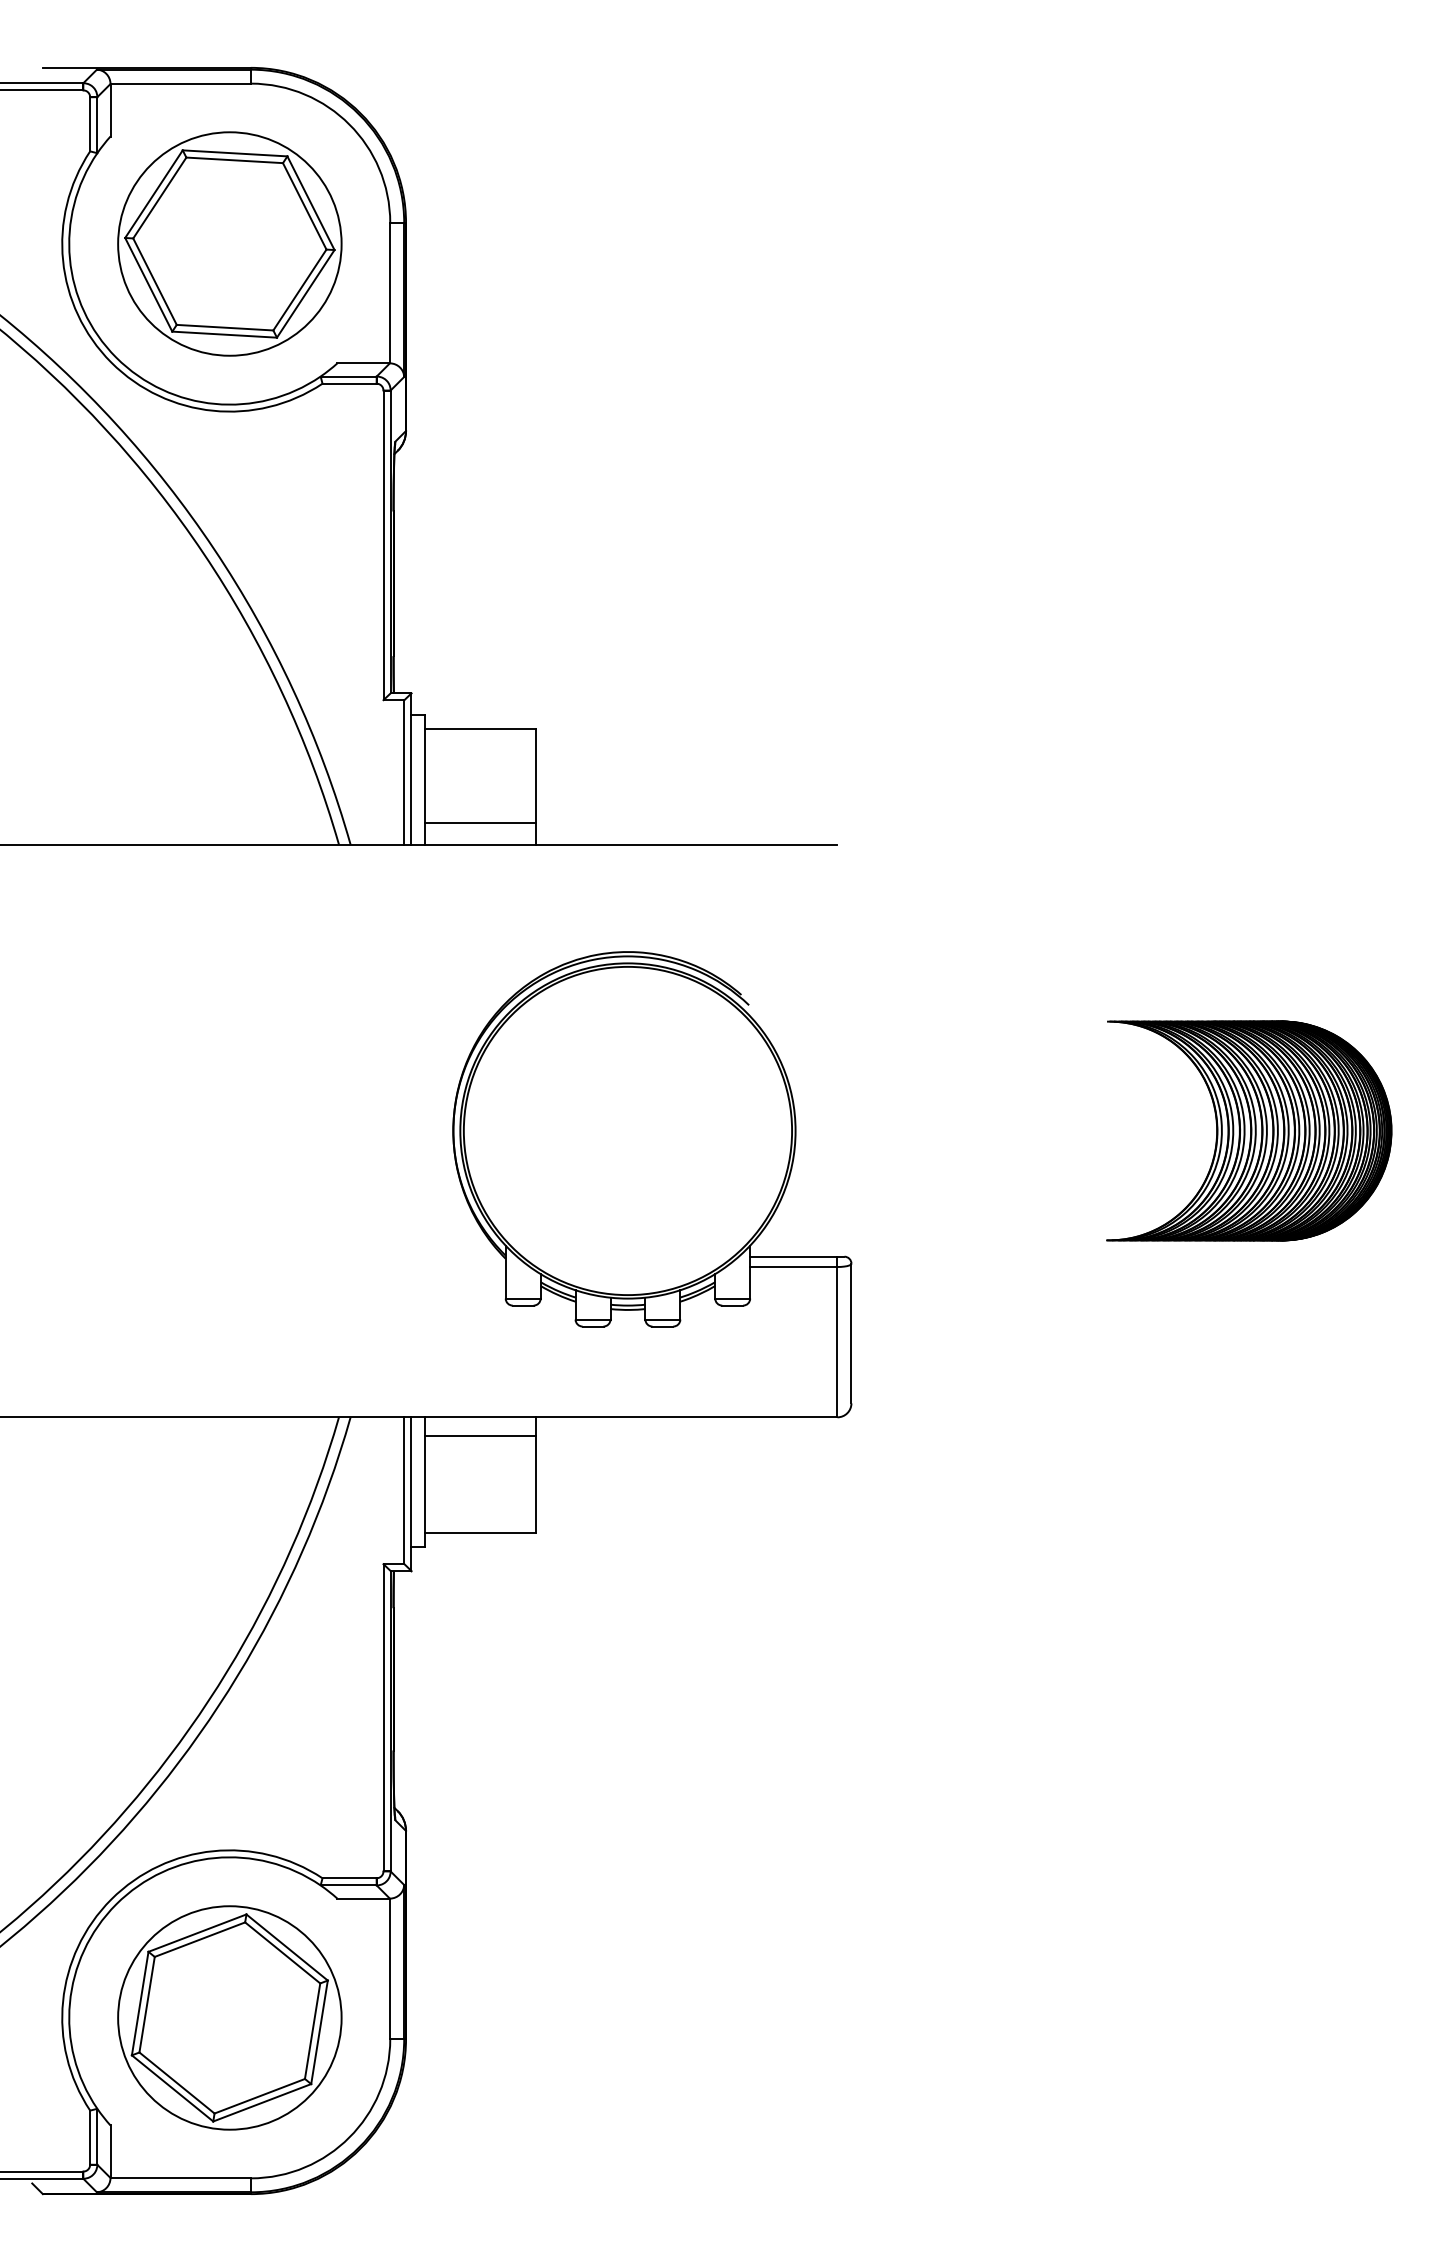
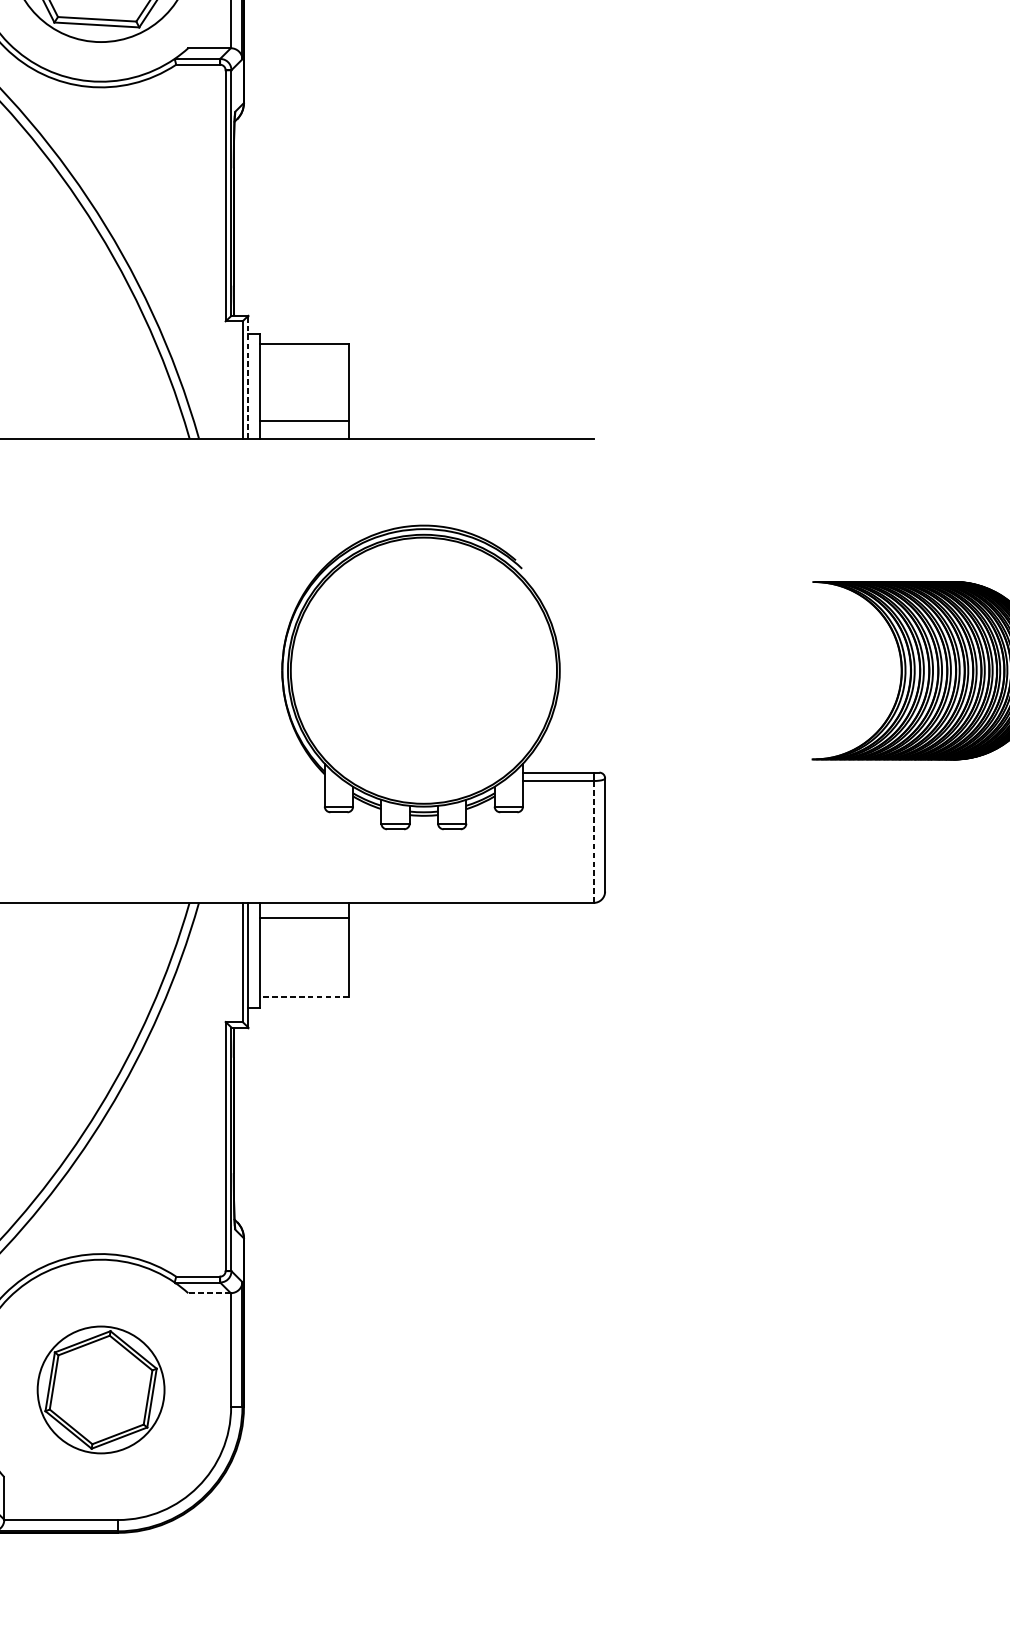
line: (411, 769) -> (248, 377), solid -> dashed
line: (837, 1341) -> (593, 841), solid -> dashed
line: (480, 1533) -> (304, 997), solid -> dashed
line: (363, 1898) -> (209, 1293), solid -> dashed
part: (229, 2017) -> (100, 1389), size x0.7

